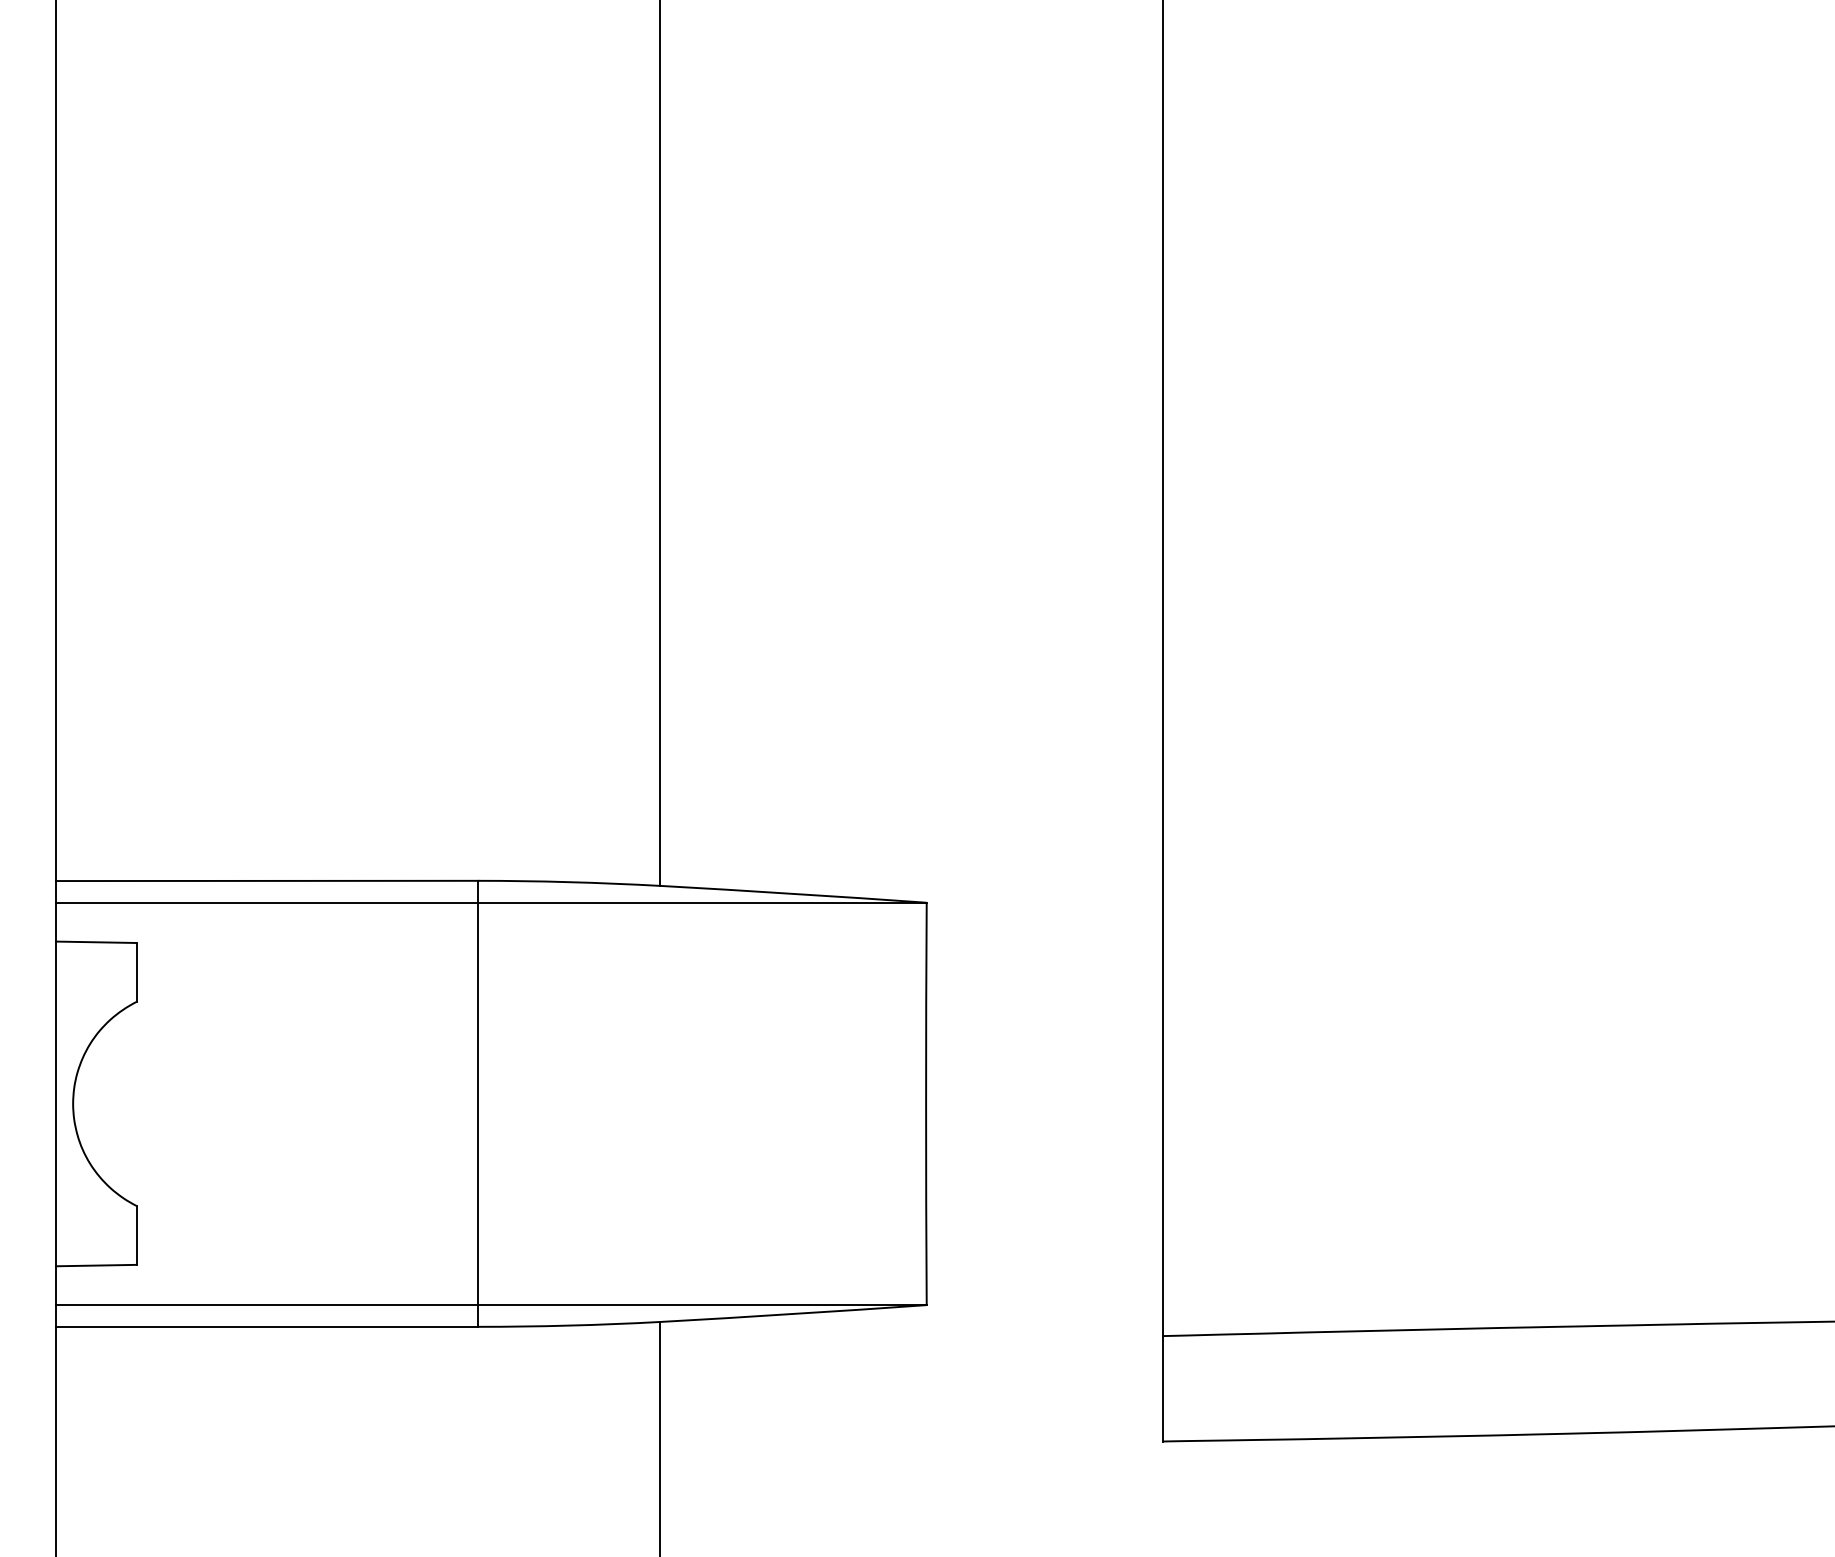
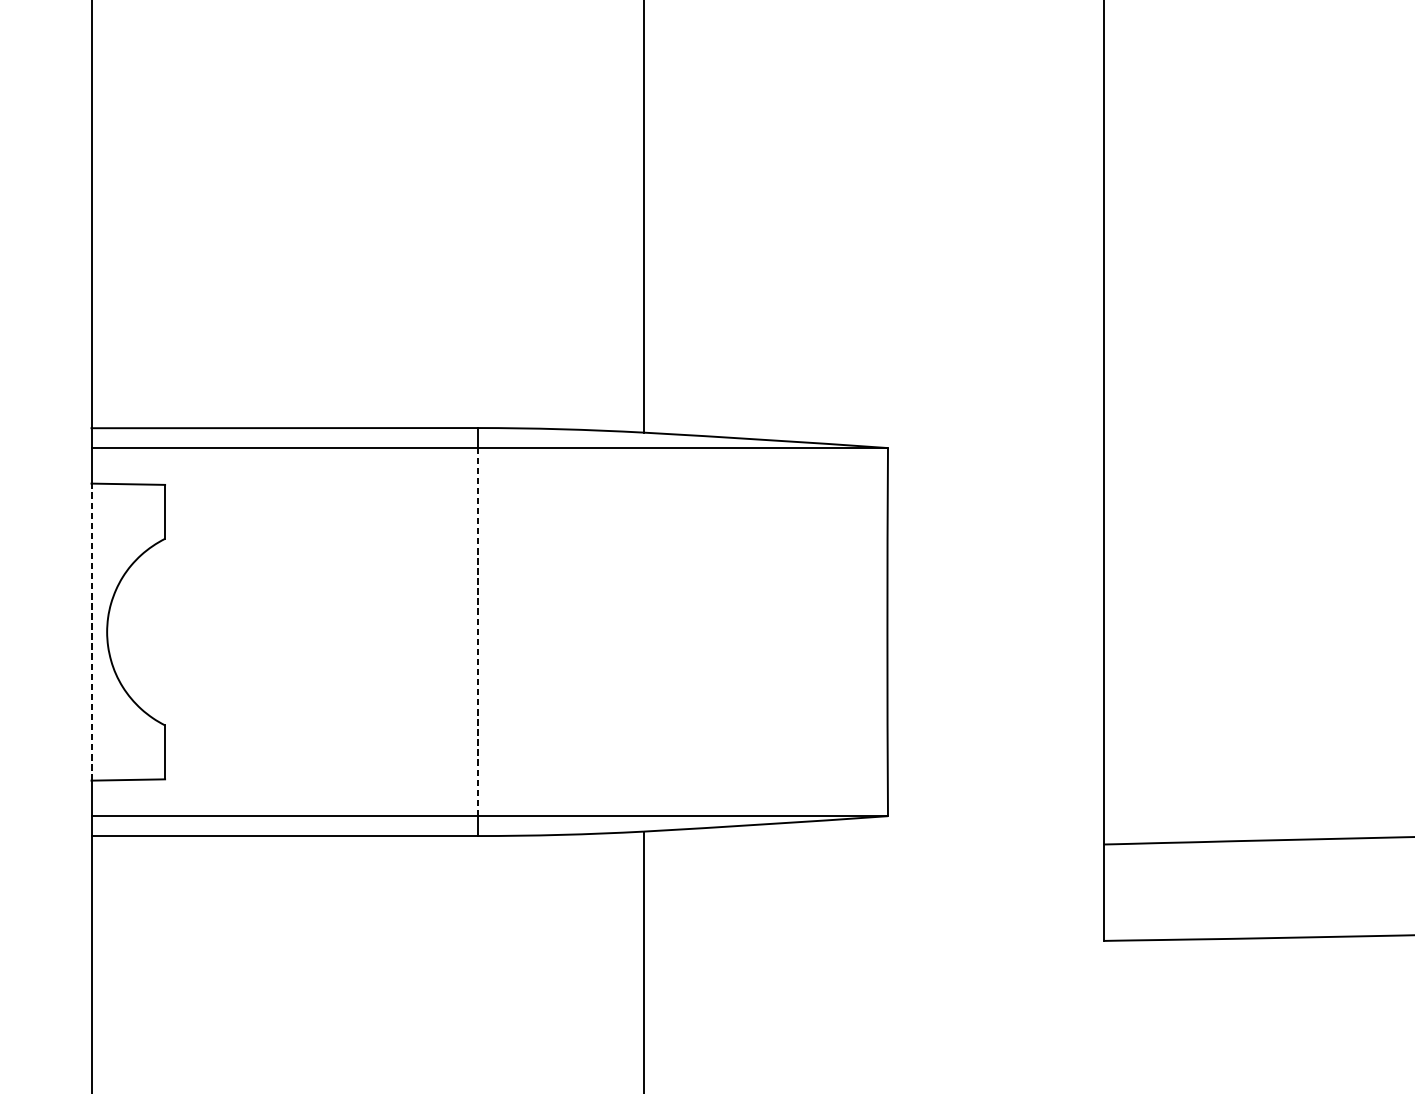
line: (56, 1103) -> (91, 631), solid -> dashed
line: (478, 1103) -> (477, 631), solid -> dashed

